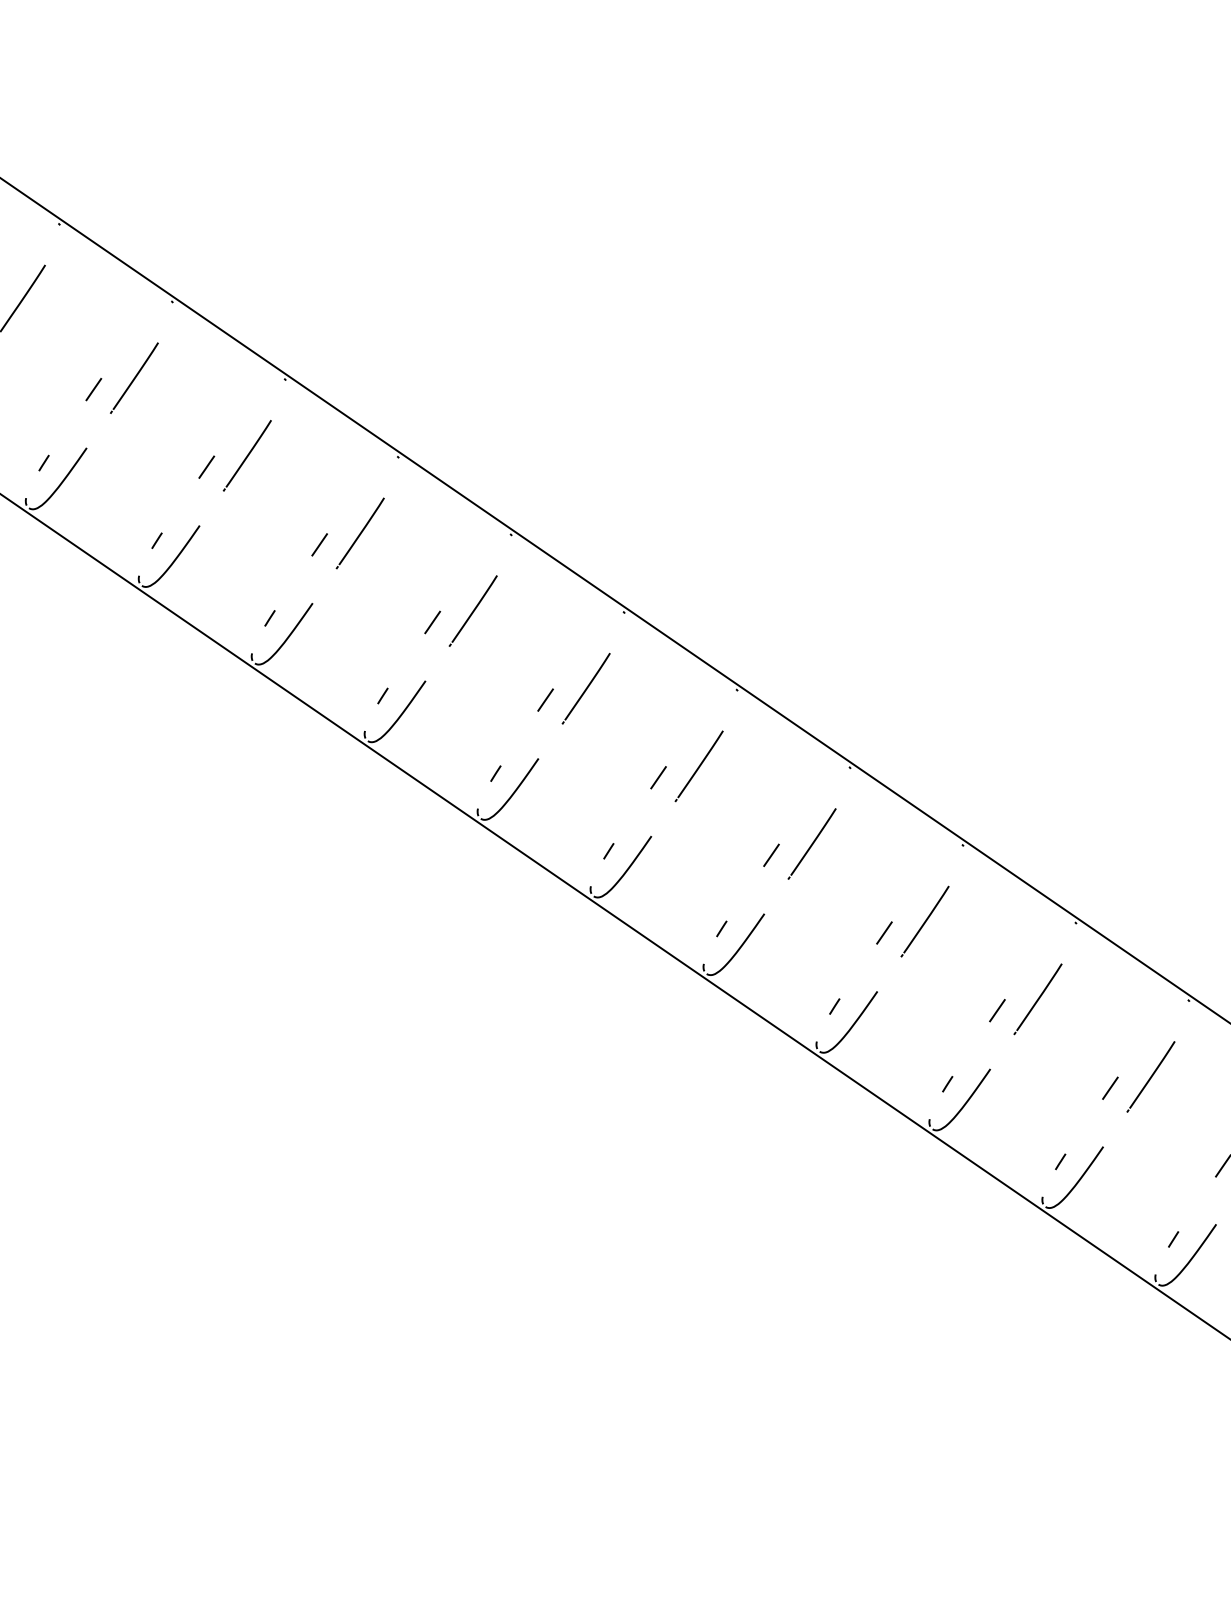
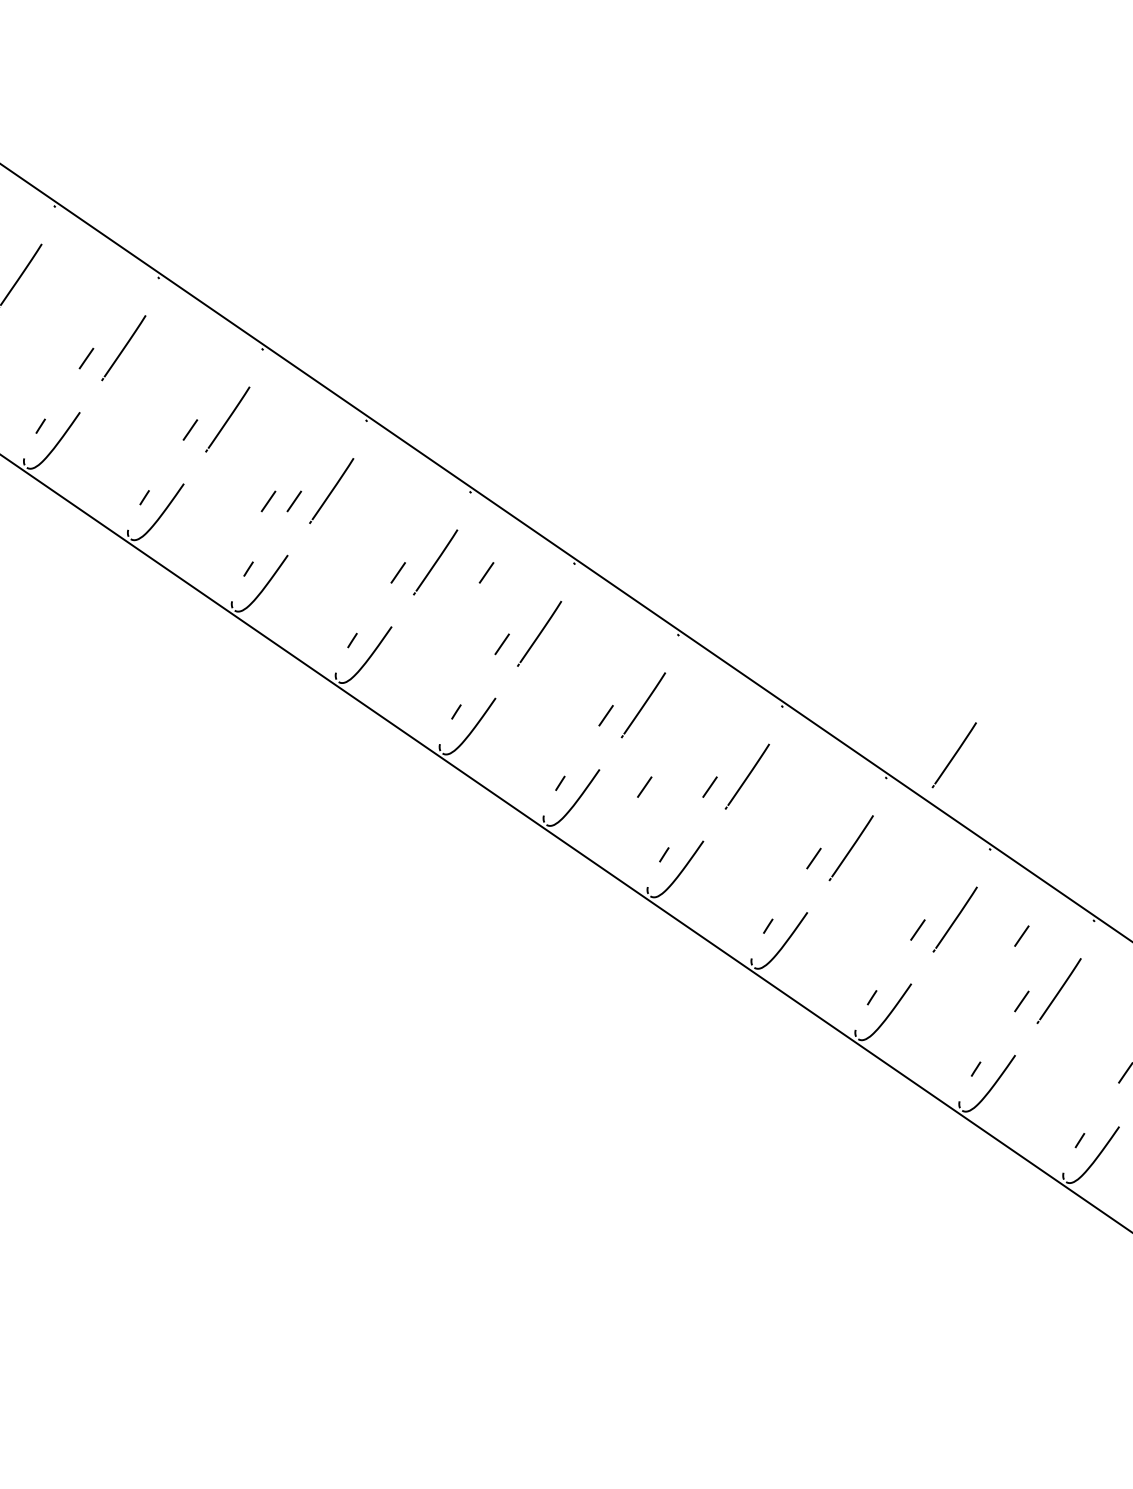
line: (291, 544) -> (268, 501), added
line: (528, 622) -> (486, 572), added
line: (1036, 820) -> (953, 755), added
line: (700, 854) -> (644, 786), added
line: (1110, 1016) -> (1021, 935), added

